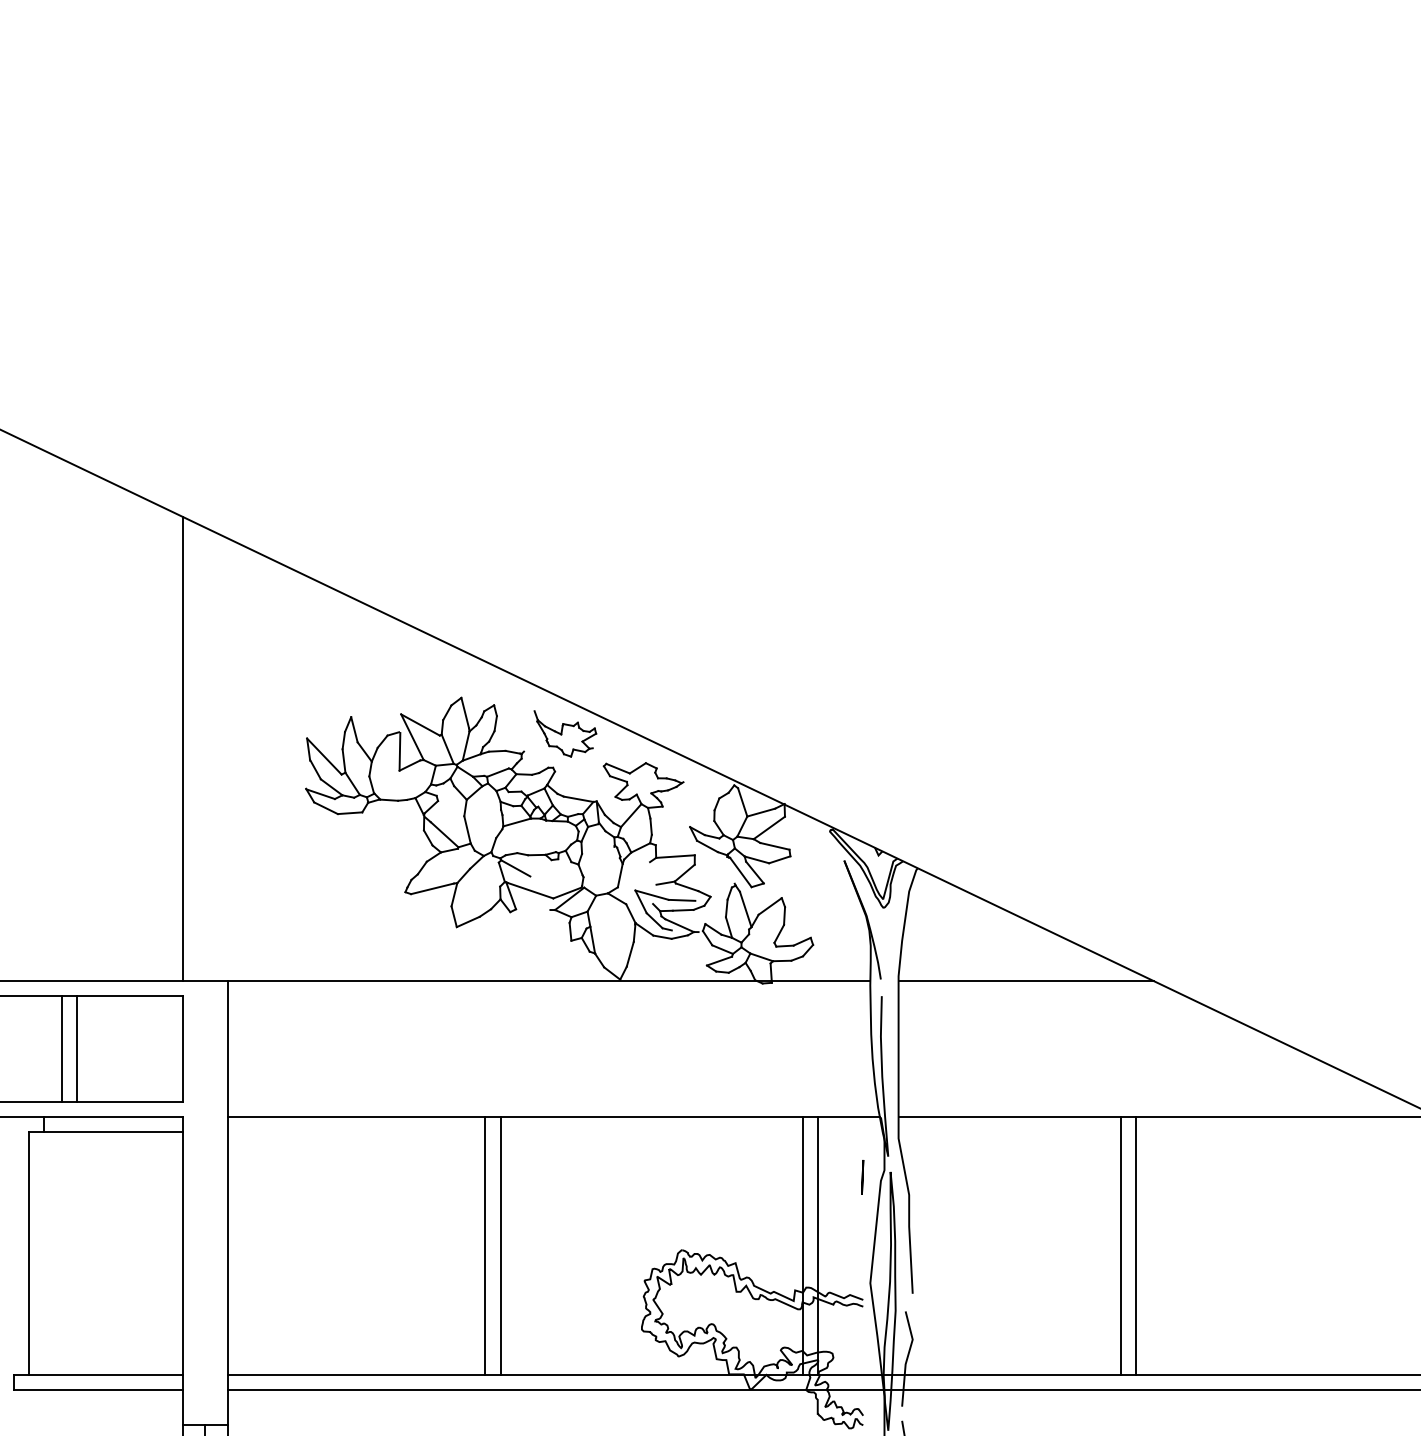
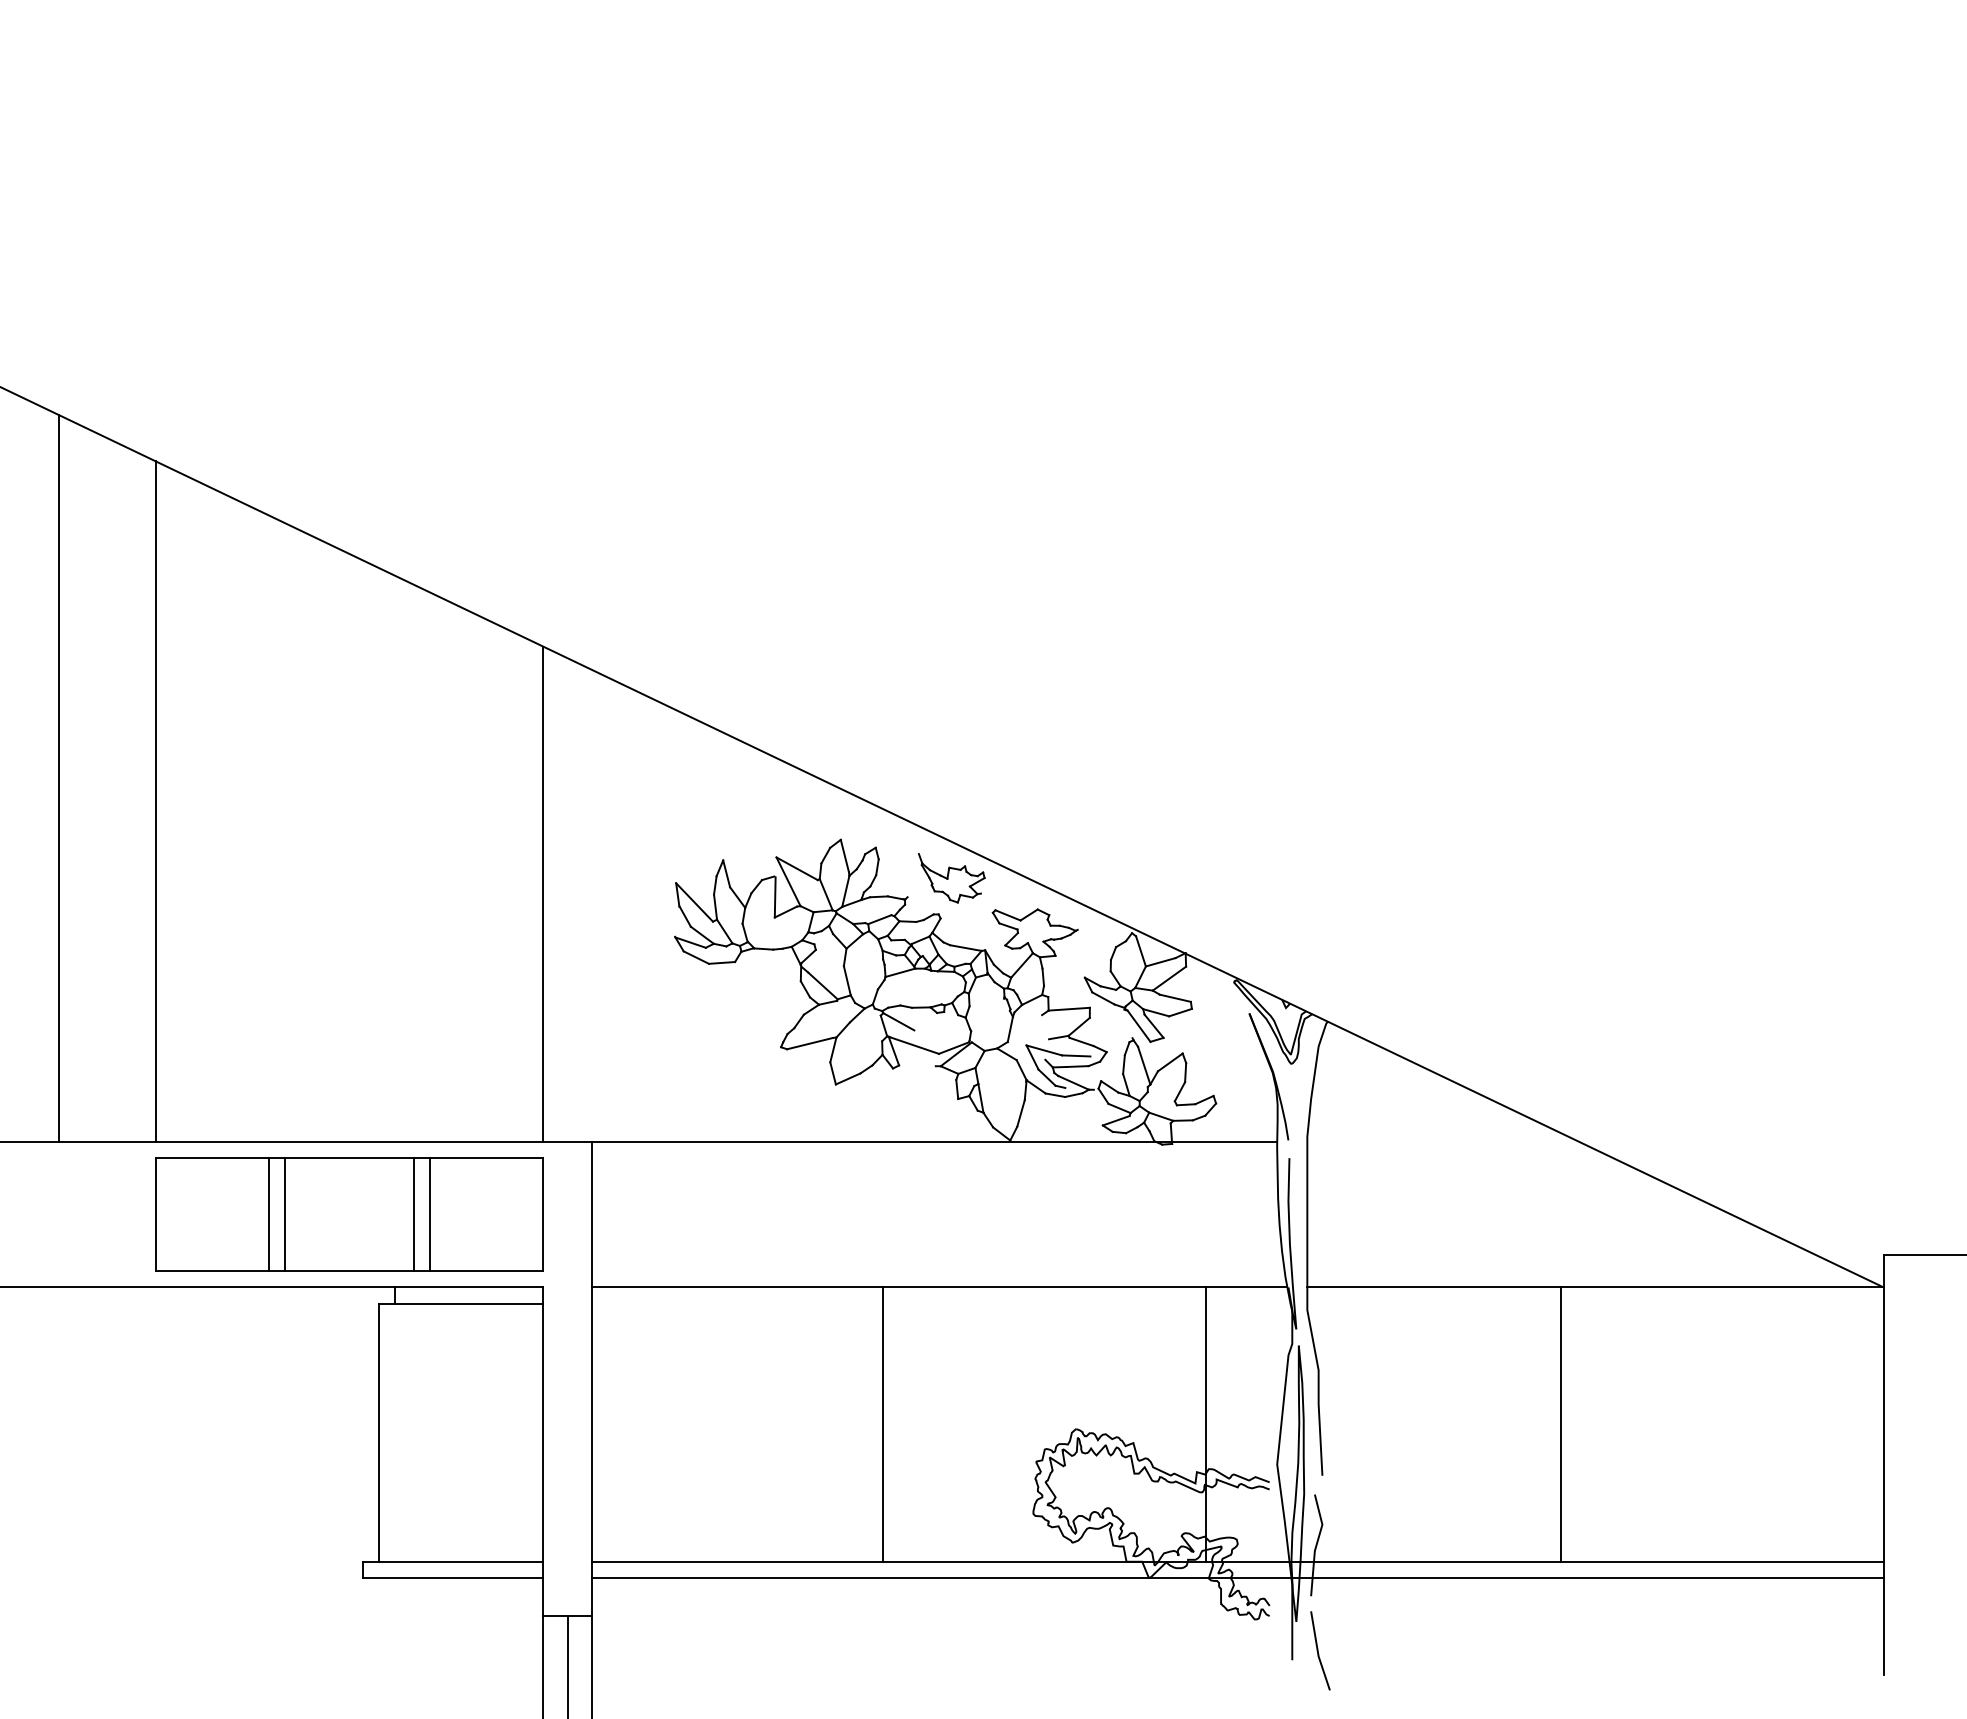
line: (1026, 981) -> (1443, 1142), removed
line: (862, 1176) -> (1268, 1350), removed
line: (485, 1245) -> (866, 1424), removed
line: (818, 1245) -> (1221, 1424), removed
line: (1120, 1245) -> (1544, 1424), removed

